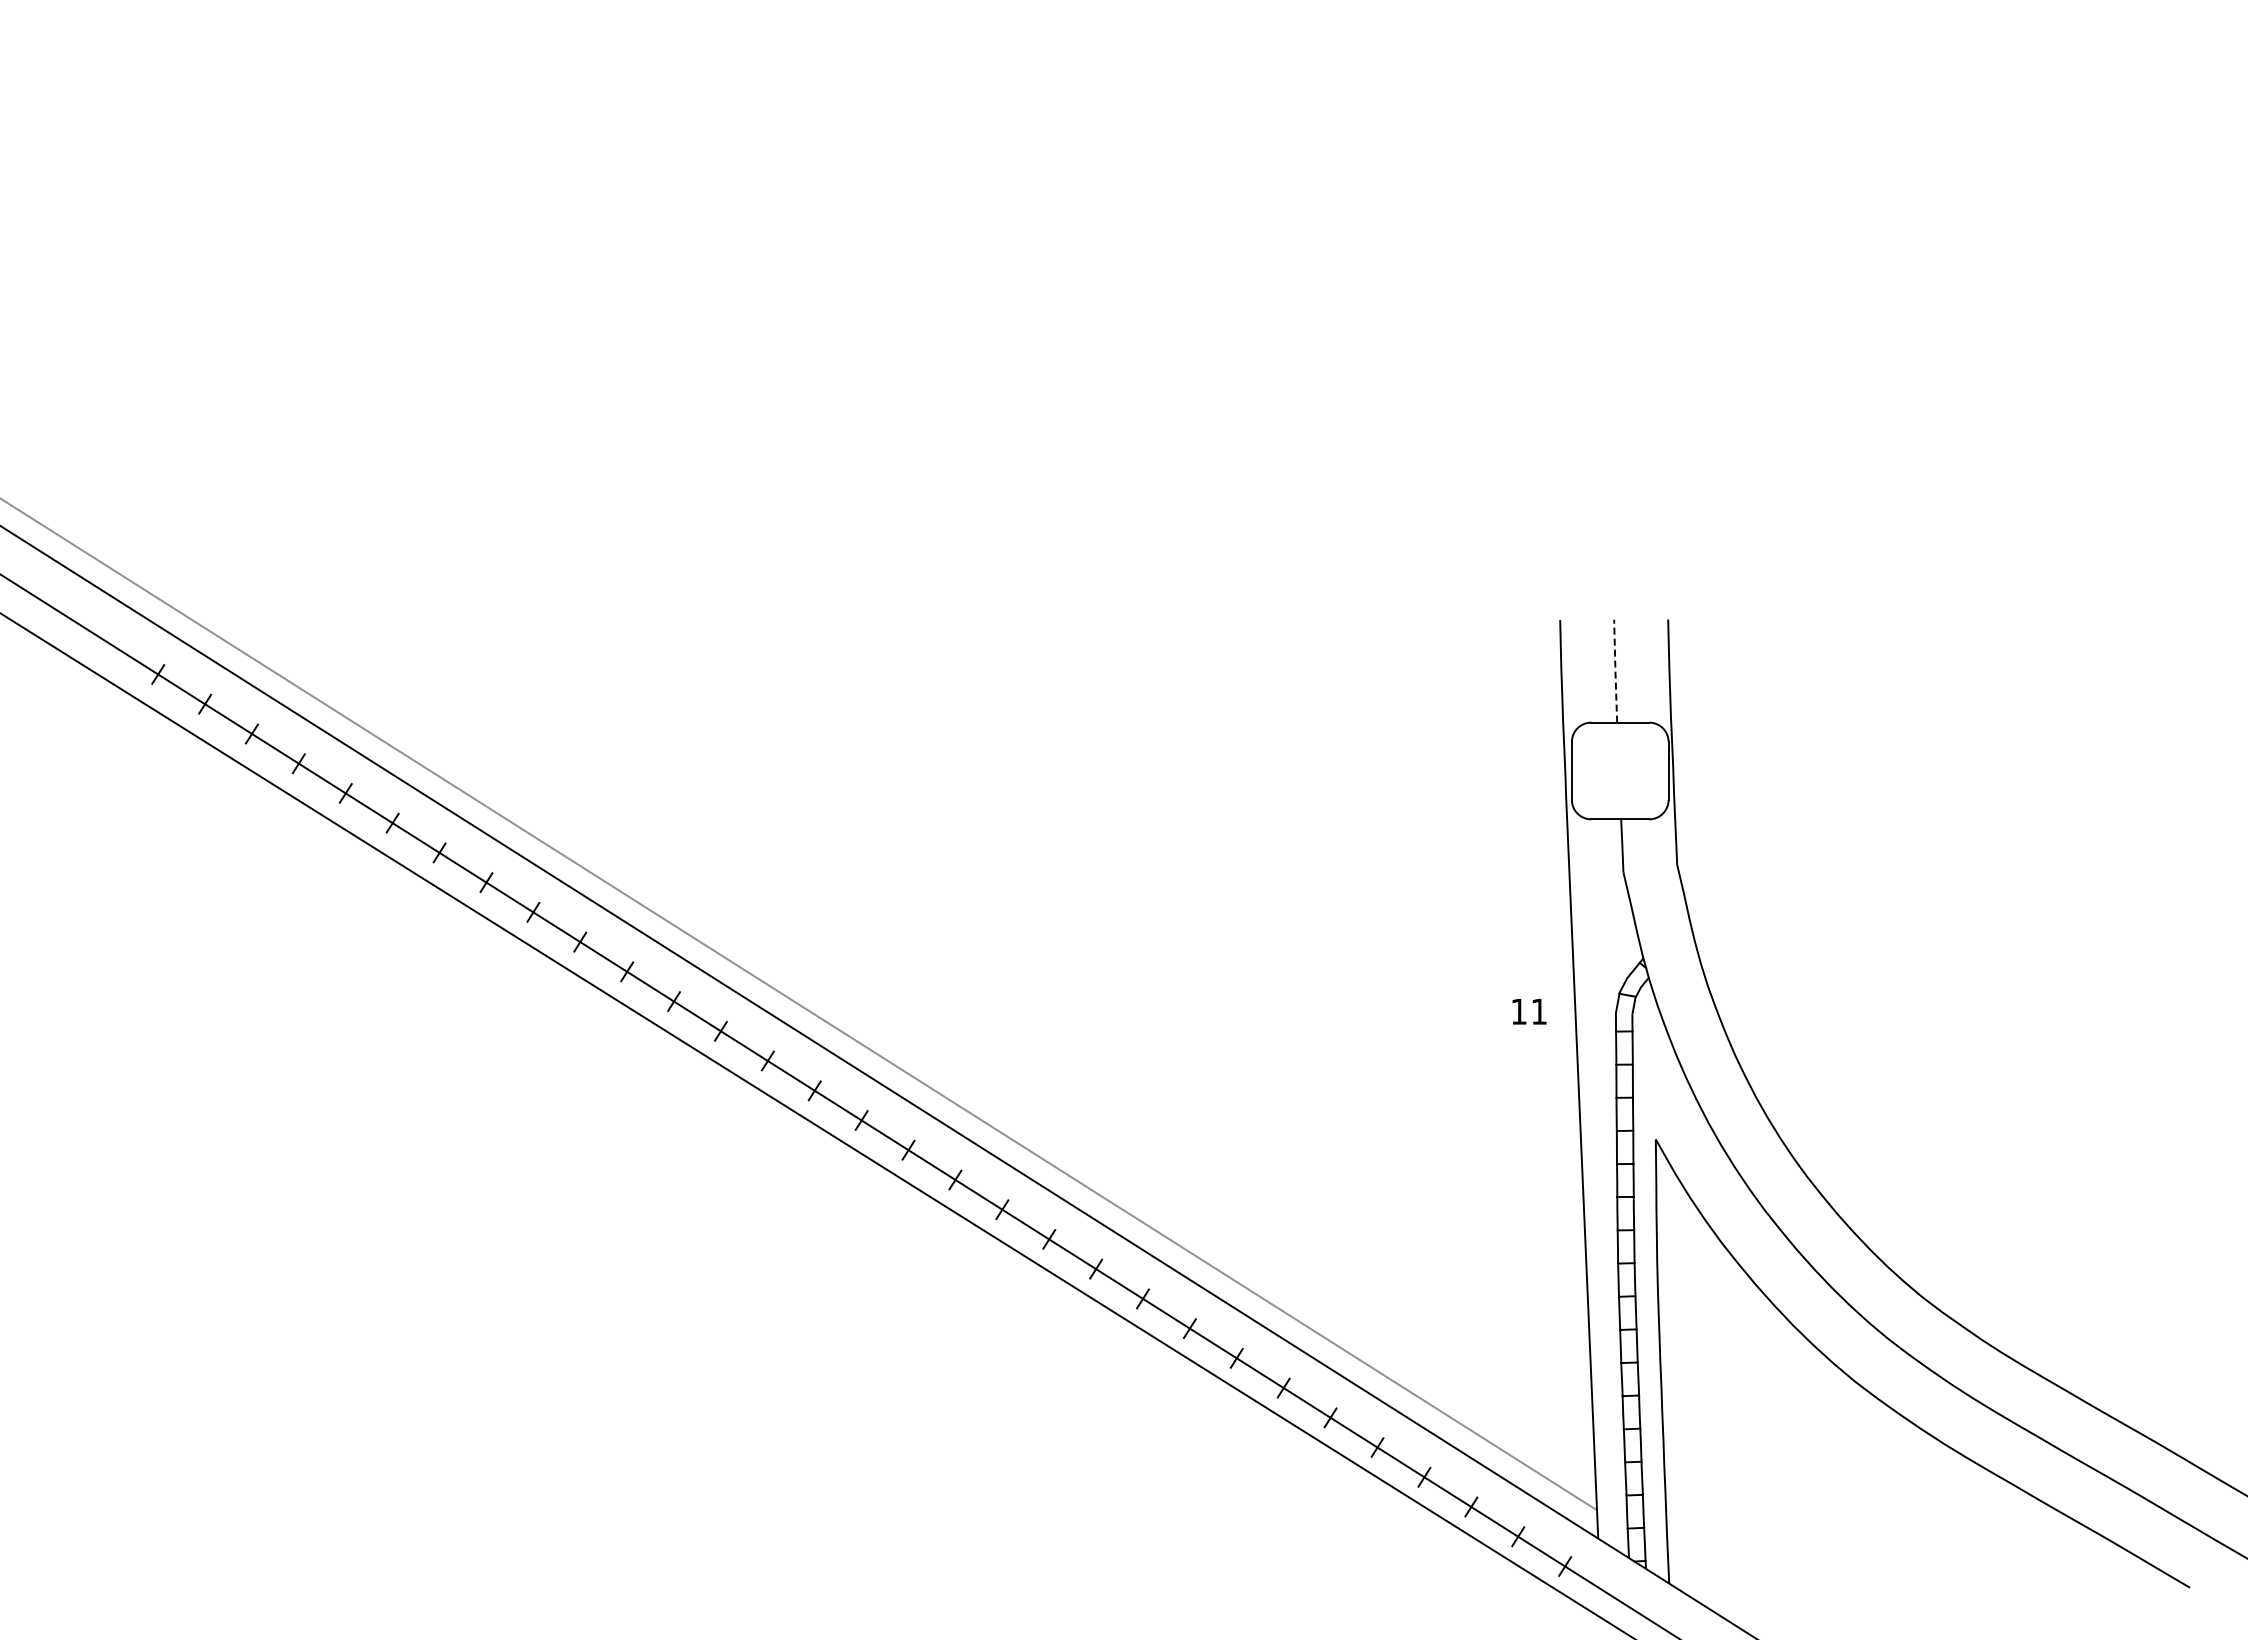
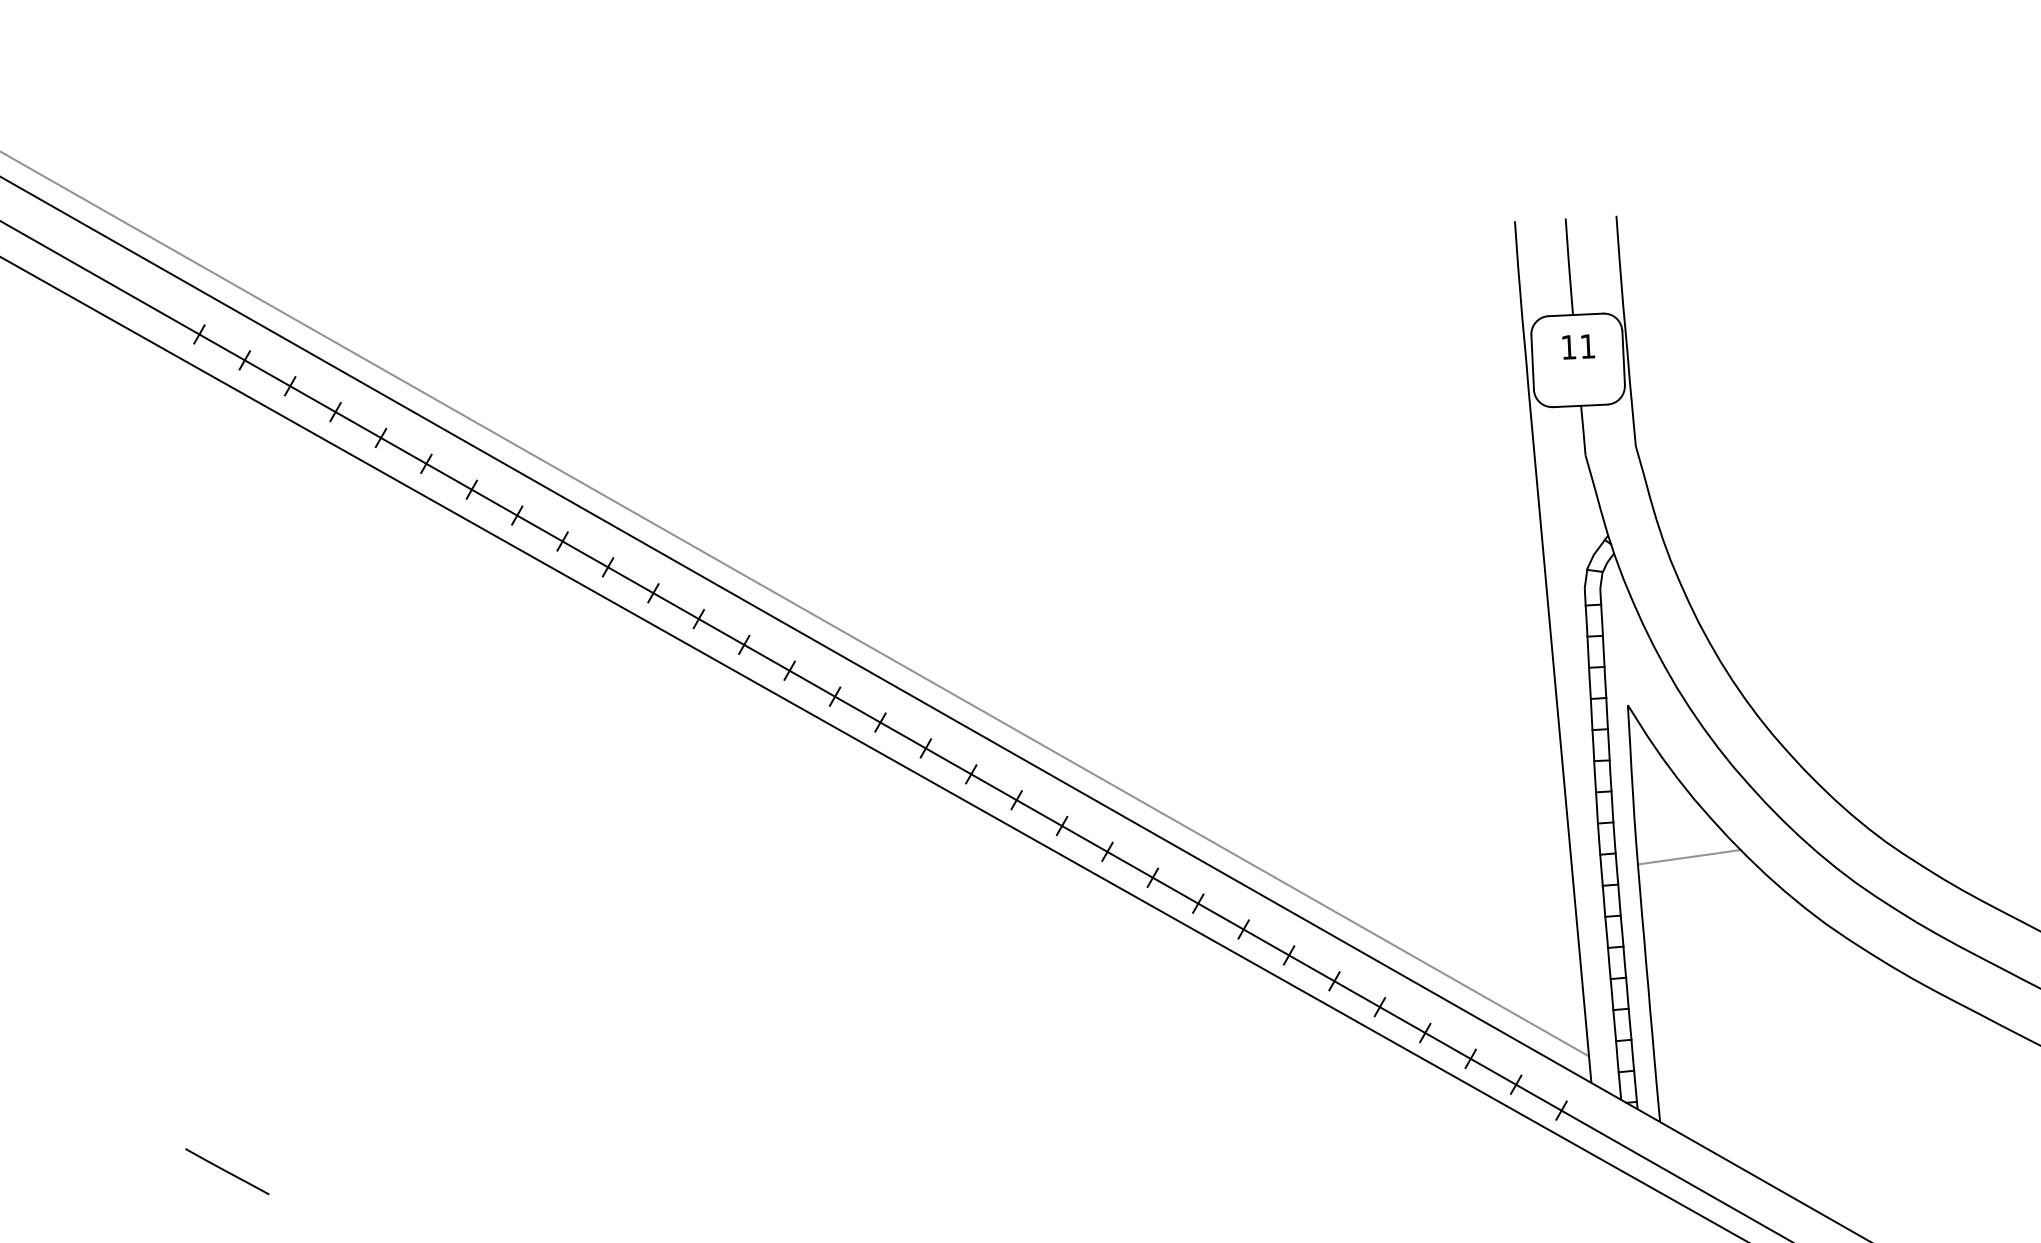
line: (1615, 670) -> (1569, 266), dashed -> solid
text: (1529, 1011) -> (1578, 346), moved
line: (1713, 1303) -> (1689, 856), added
line: (145, 1564) -> (226, 1171), added

